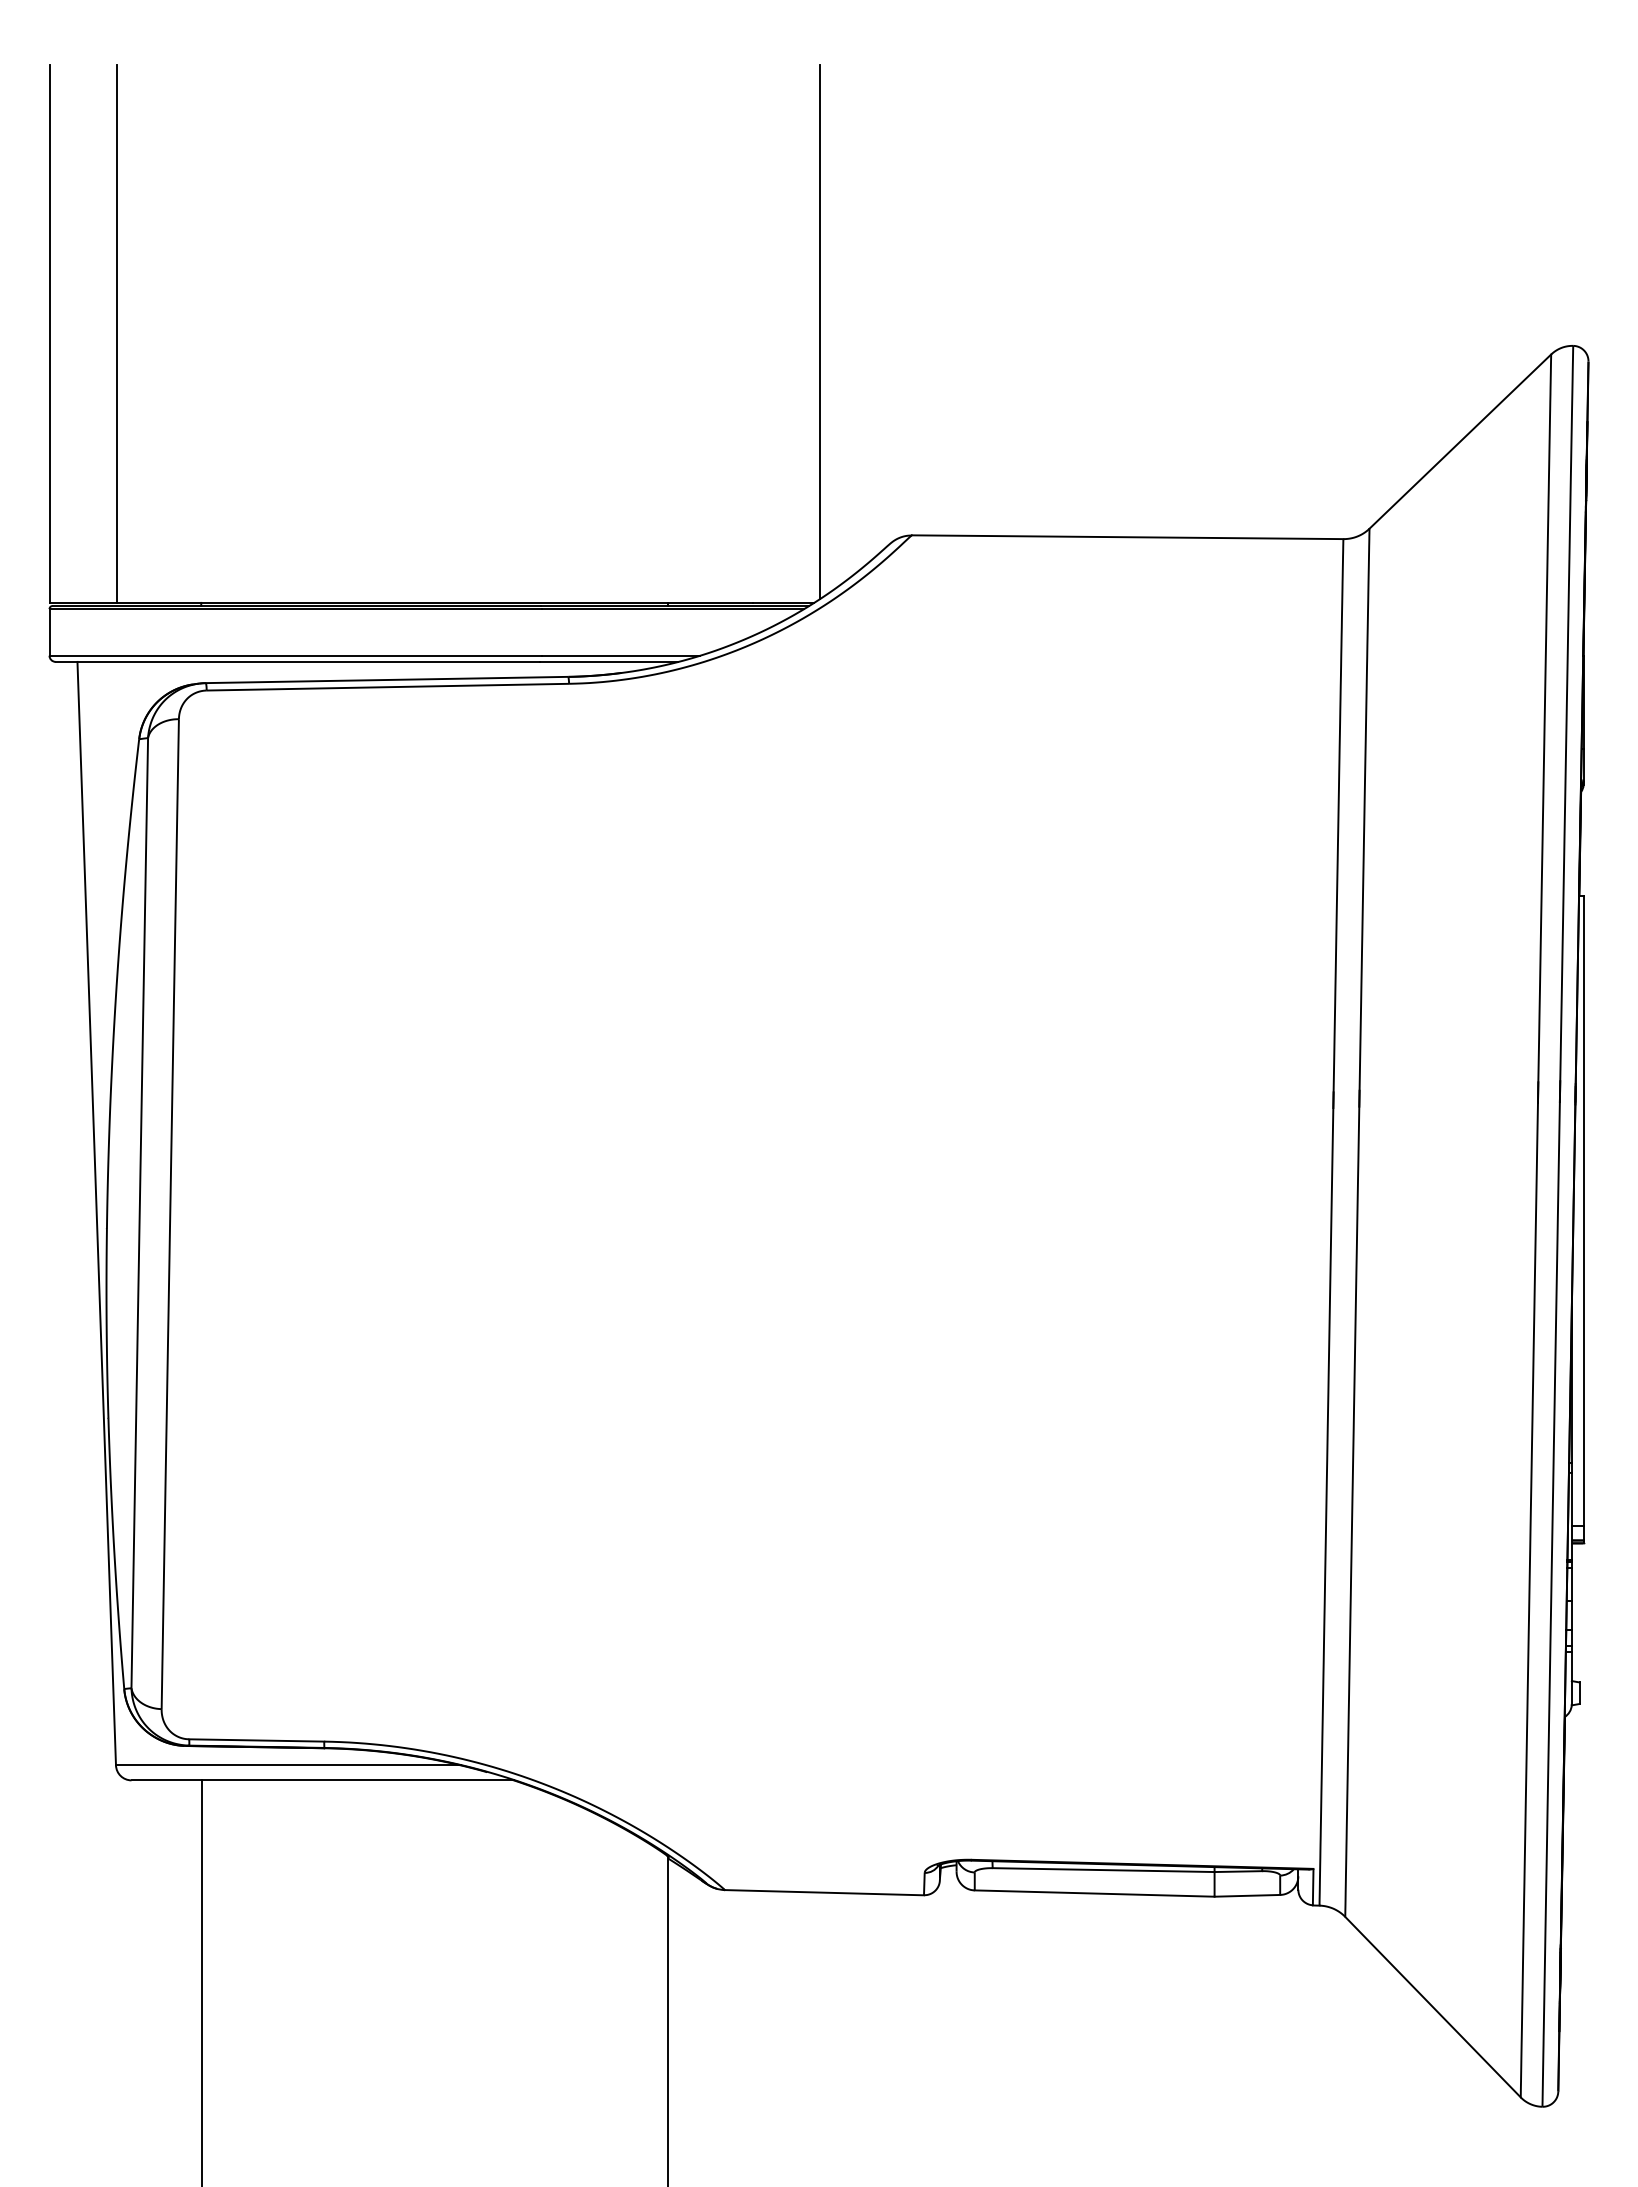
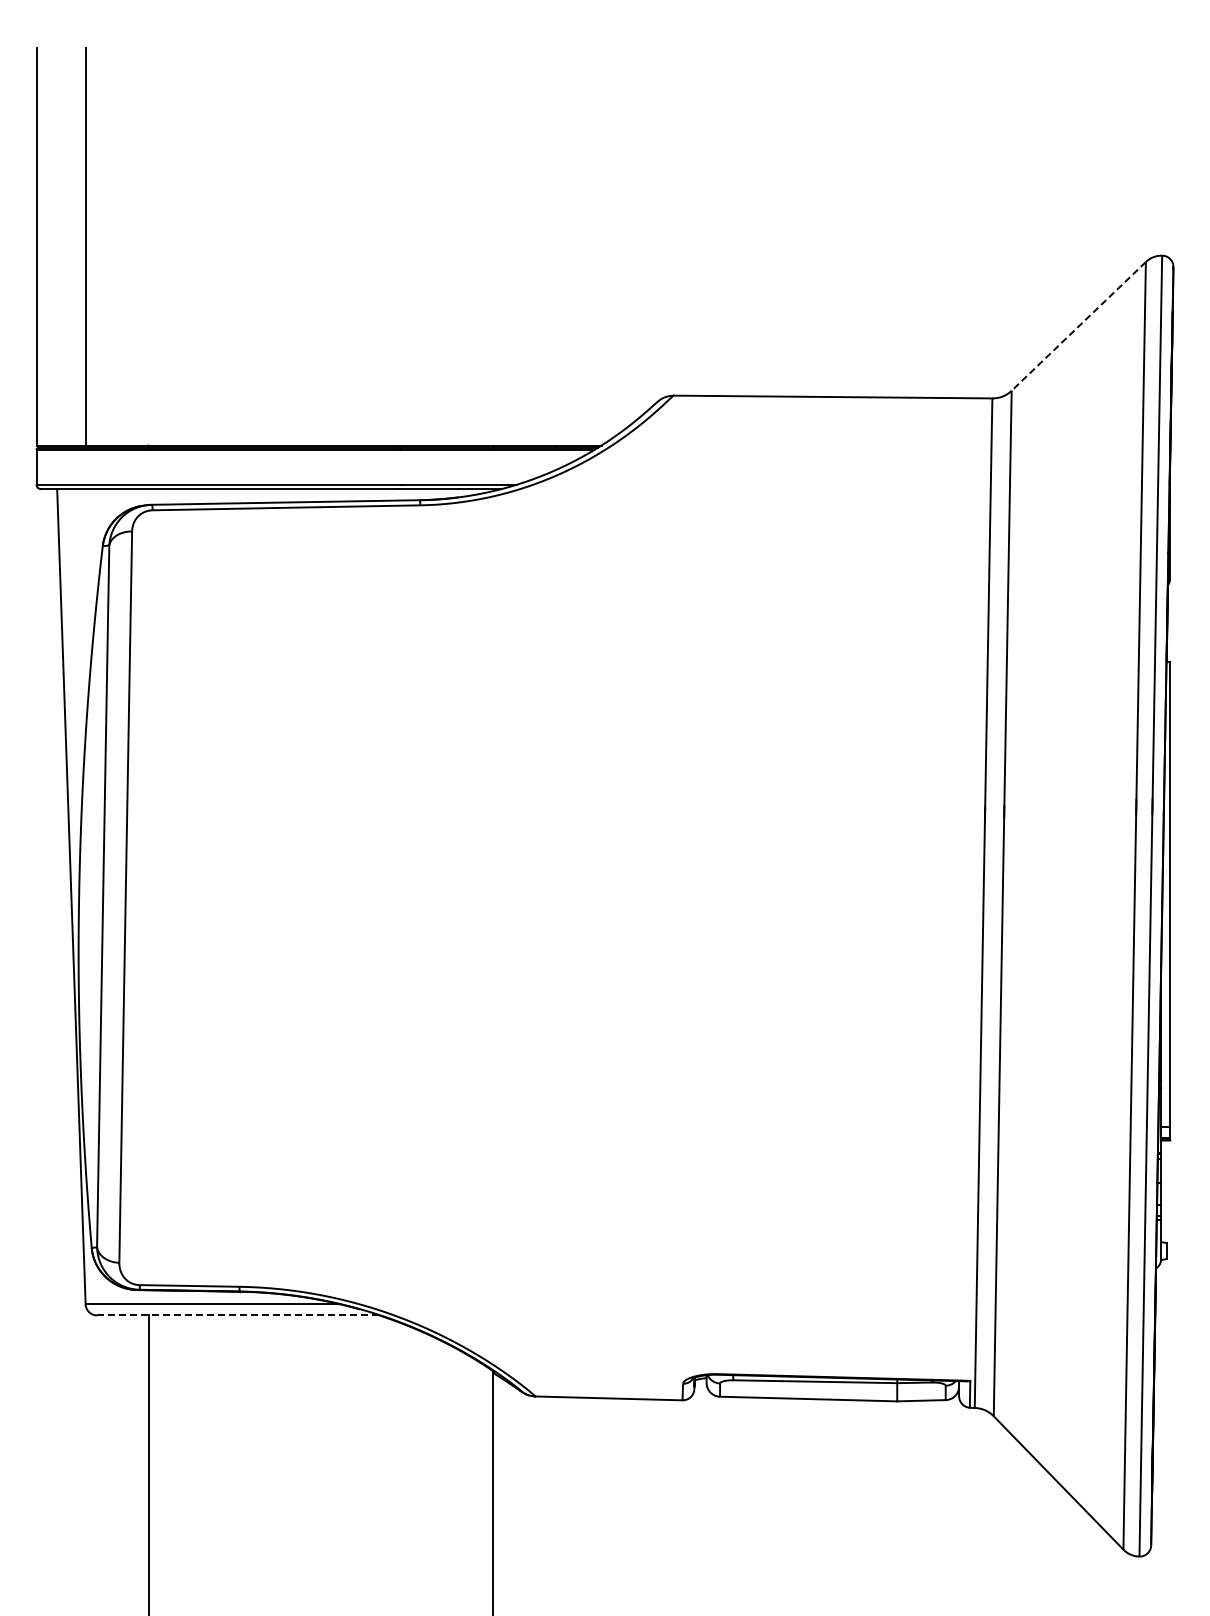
line: (819, 332) -> (605, 245), removed
line: (1459, 441) -> (1078, 326), solid -> dashed
line: (322, 1780) -> (238, 1315), solid -> dashed

